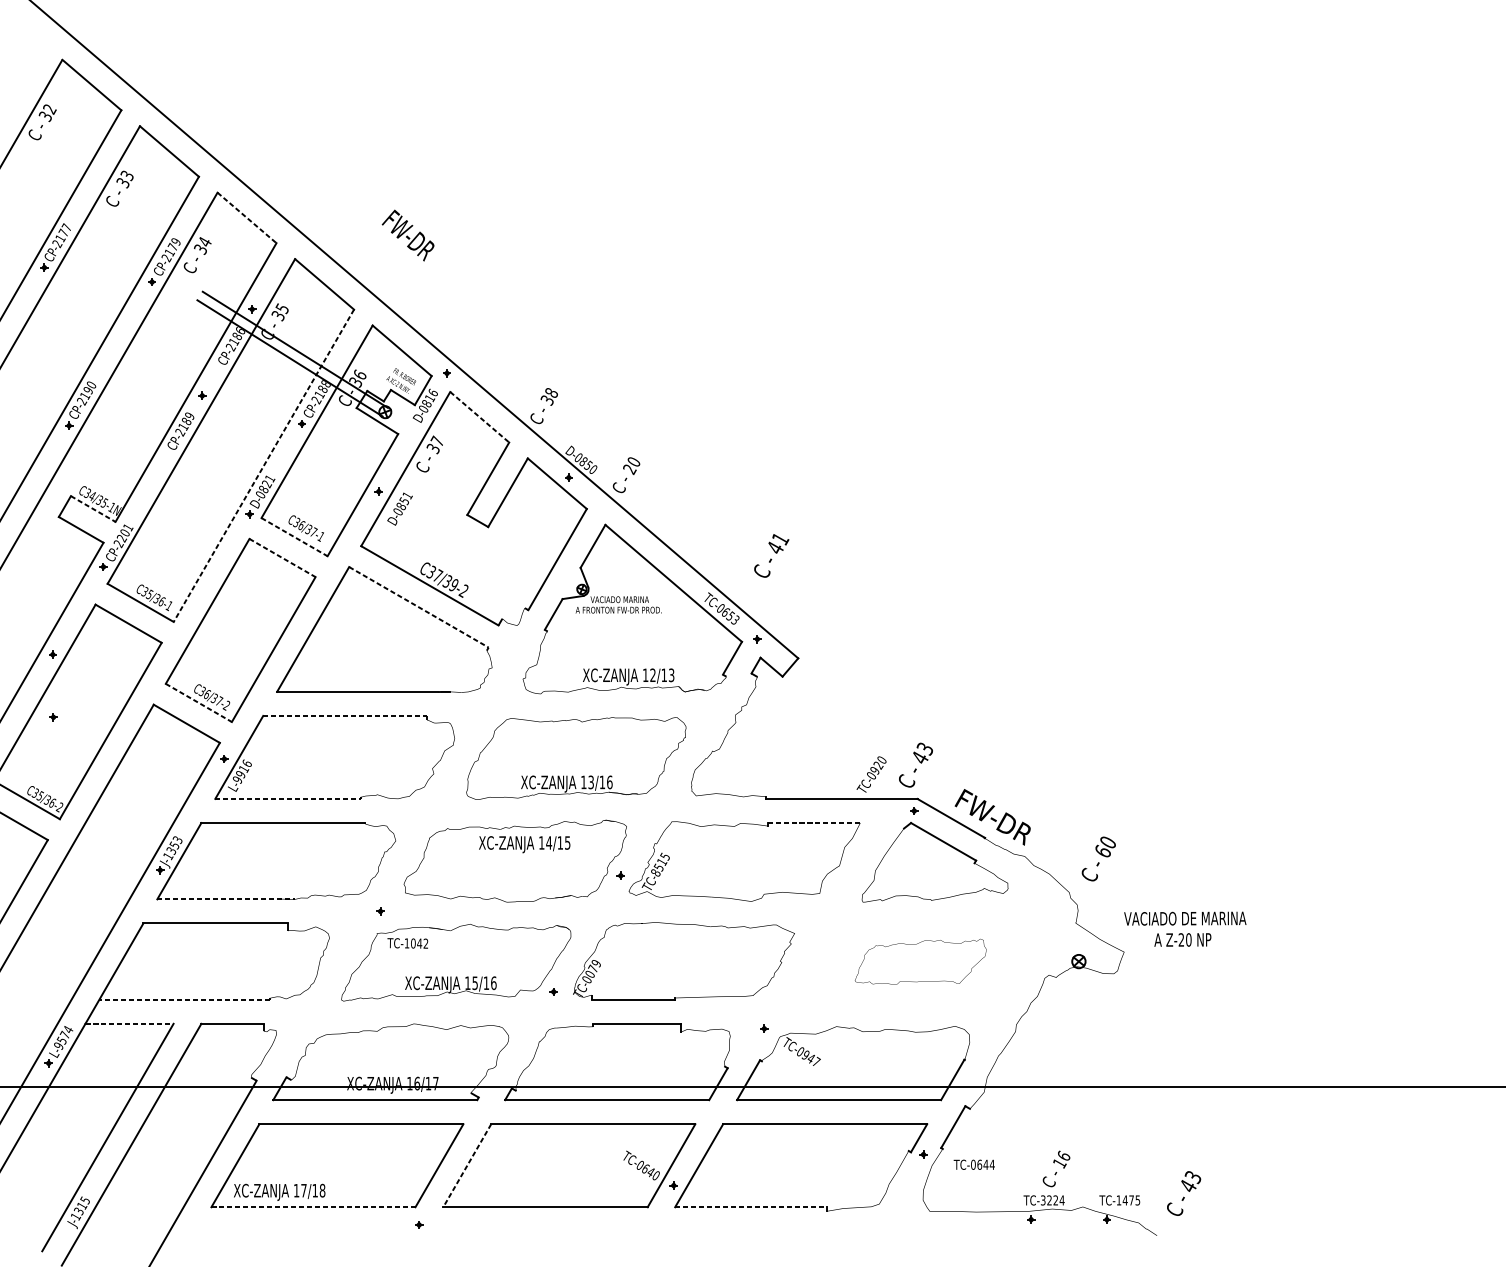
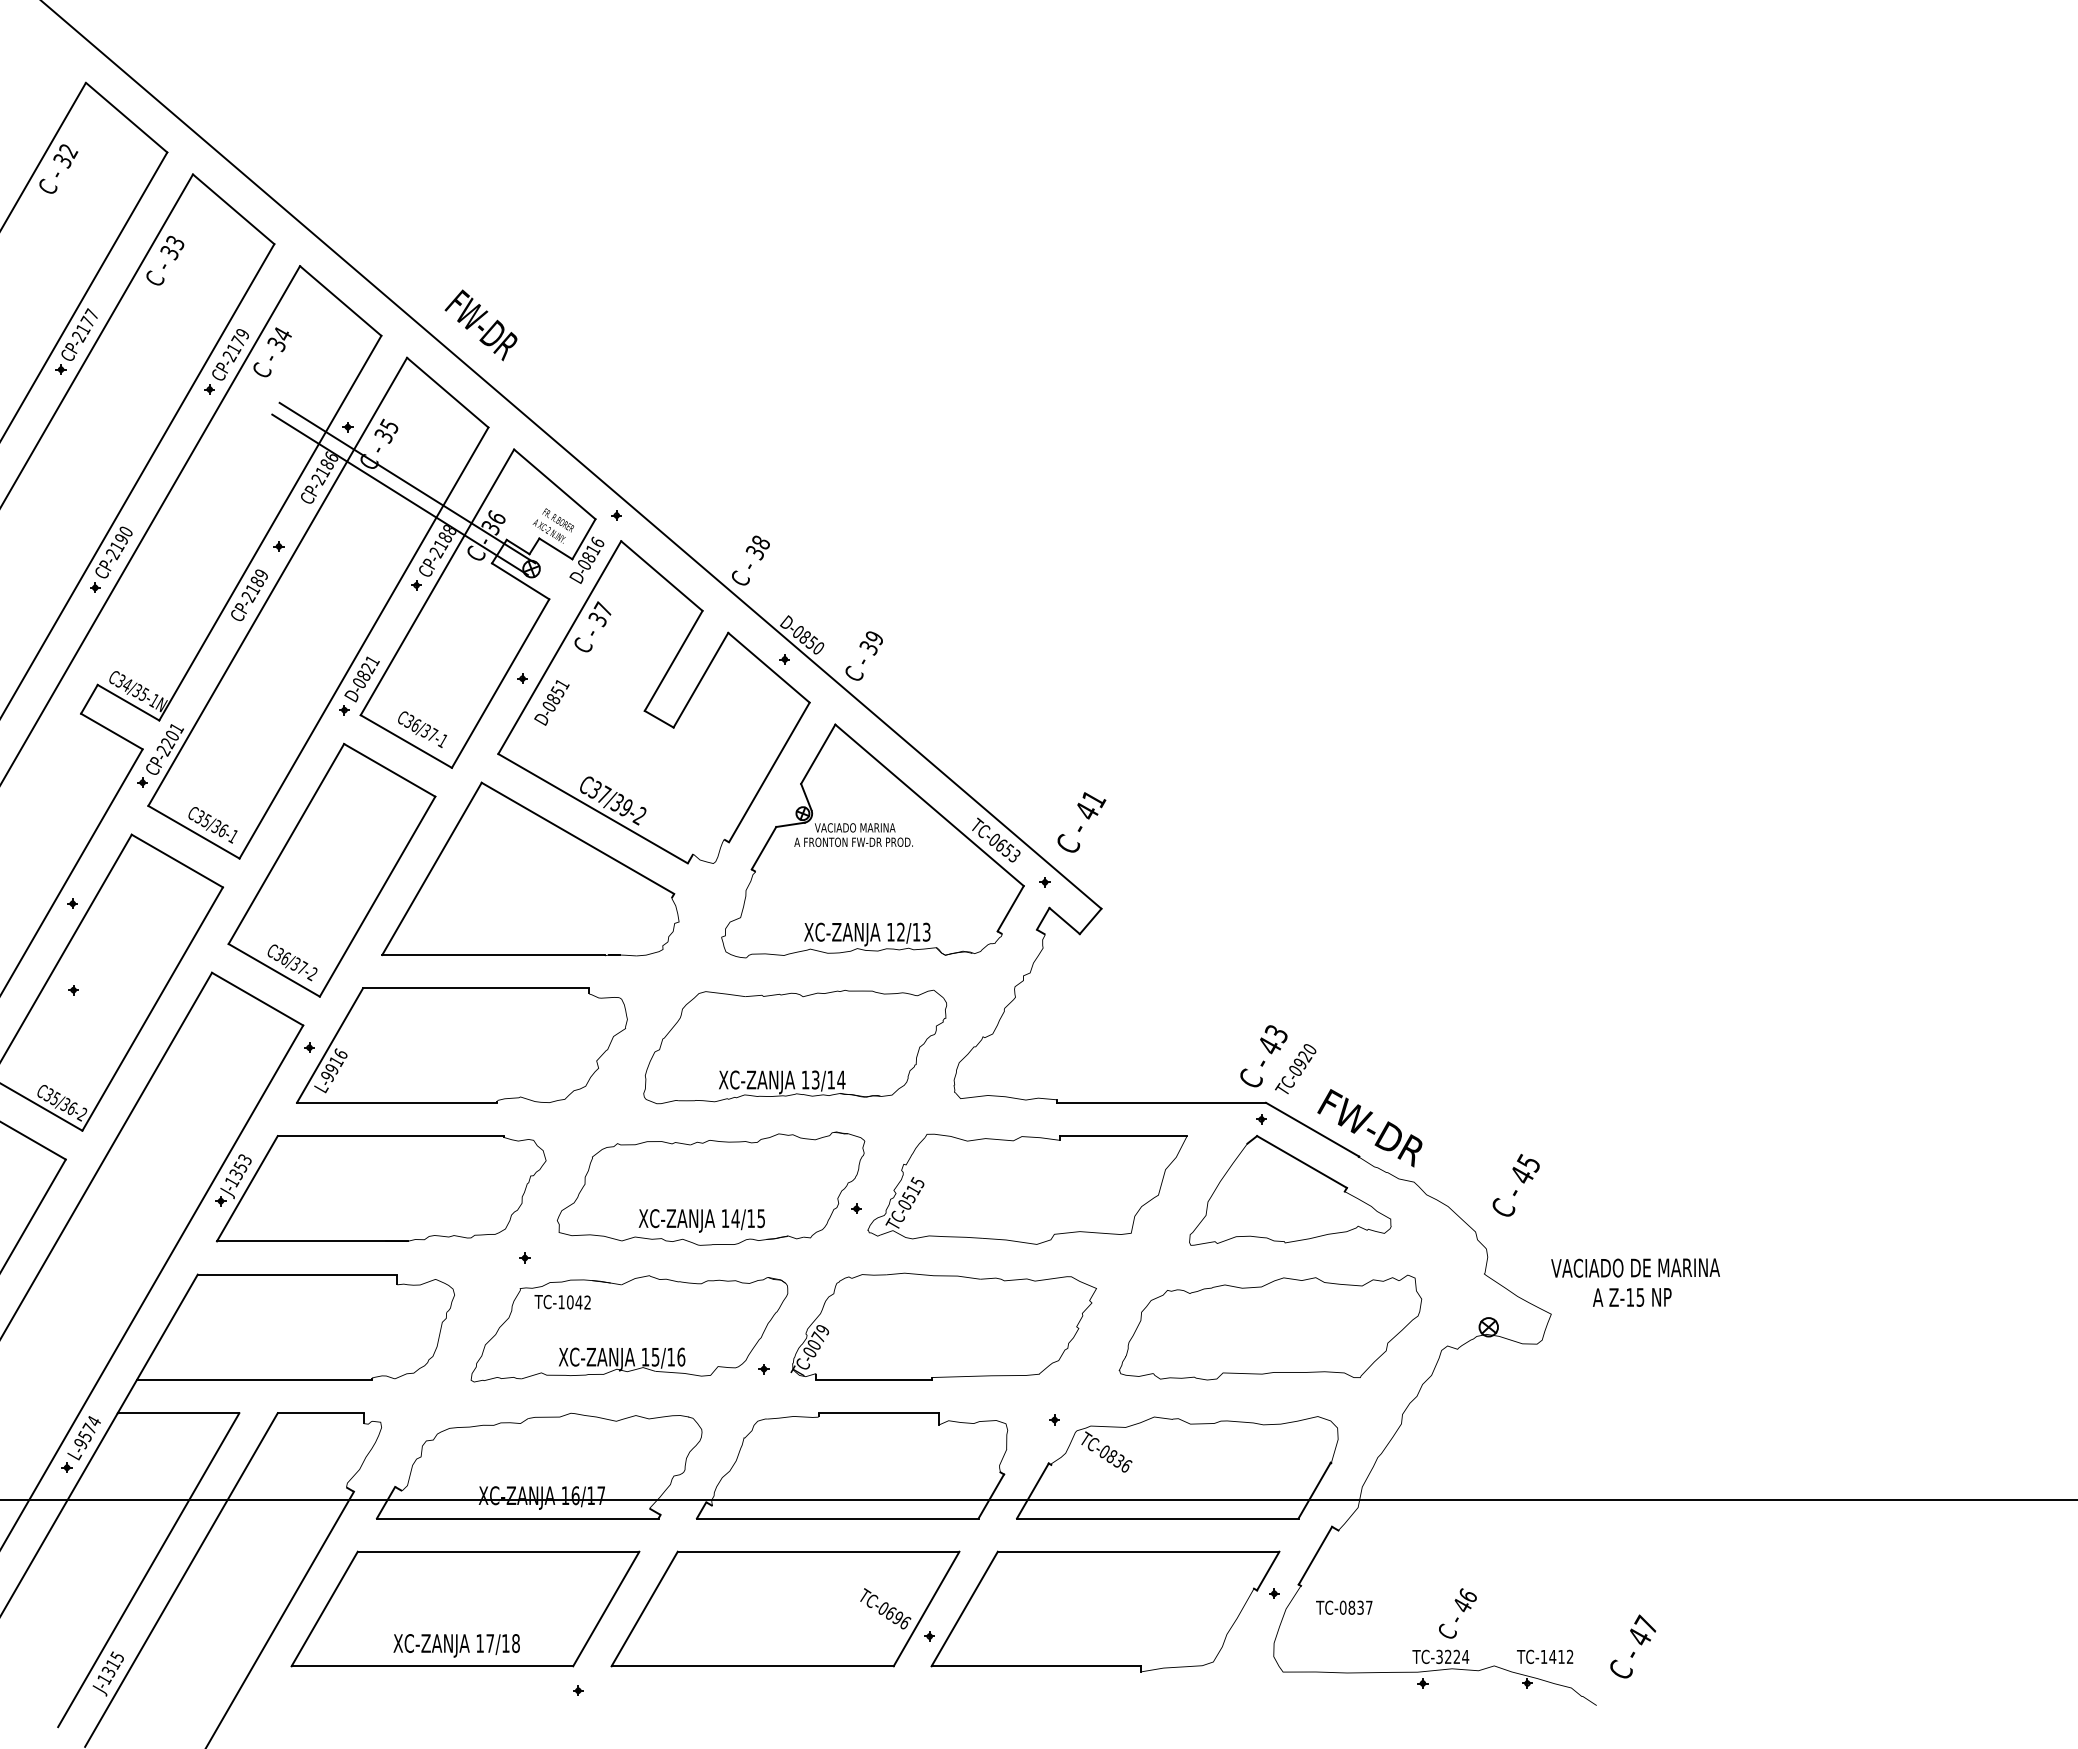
line: (246, 218) -> (340, 301), dashed -> solid
text: (407, 235) -> (480, 325), moved
line: (479, 417) -> (661, 576), dashed -> solid
line: (264, 466) -> (364, 643), dashed -> solid
text: (631, 466) -> (871, 643), 20 -> 39
line: (93, 508) -> (128, 702), dashed -> solid
line: (294, 537) -> (406, 741), dashed -> solid
text: (771, 555) -> (1081, 822), moved
line: (282, 558) -> (389, 770), dashed -> solid
line: (419, 607) -> (578, 838), dashed -> solid
line: (199, 703) -> (274, 970), dashed -> solid
line: (345, 716) -> (476, 988), dashed -> solid
text: (871, 774) -> (1295, 1069), moved
text: (609, 782) -> (841, 1079), 13/16 -> 13/14
line: (288, 798) -> (397, 1102), dashed -> solid
line: (814, 823) -> (1123, 1136), dashed -> solid
text: (524, 844) -> (701, 1220), moved
text: (1105, 846) -> (1525, 1168), 60 -> 45
text: (655, 872) -> (904, 1204), TC-8515 -> TC-0515
line: (226, 899) -> (312, 1241), dashed -> solid
text: (1185, 940) -> (1635, 1297), Z-20 -> Z-15
part: (920, 961) -> (1270, 1327), size x1.67
line: (184, 999) -> (254, 1379), dashed -> solid
line: (129, 1024) -> (178, 1413), dashed -> solid
text: (811, 1058) -> (1119, 1461), TC-0947 -> TC-0836
text: (1059, 1163) -> (1462, 1606), 16 -> 46
text: (985, 1164) -> (1360, 1607), TC-0644 -> TC-0837
line: (467, 1166) -> (644, 1609), dashed -> solid
text: (653, 1174) -> (901, 1620), TC-0640 -> TC-0696
text: (1192, 1176) -> (1645, 1624), 43 -> 47
text: (279, 1192) -> (456, 1645), moved
text: (1134, 1200) -> (1565, 1656), TC-1475 -> TC-1412
line: (313, 1207) -> (432, 1666), dashed -> solid
line: (751, 1207) -> (1036, 1666), dashed -> solid

